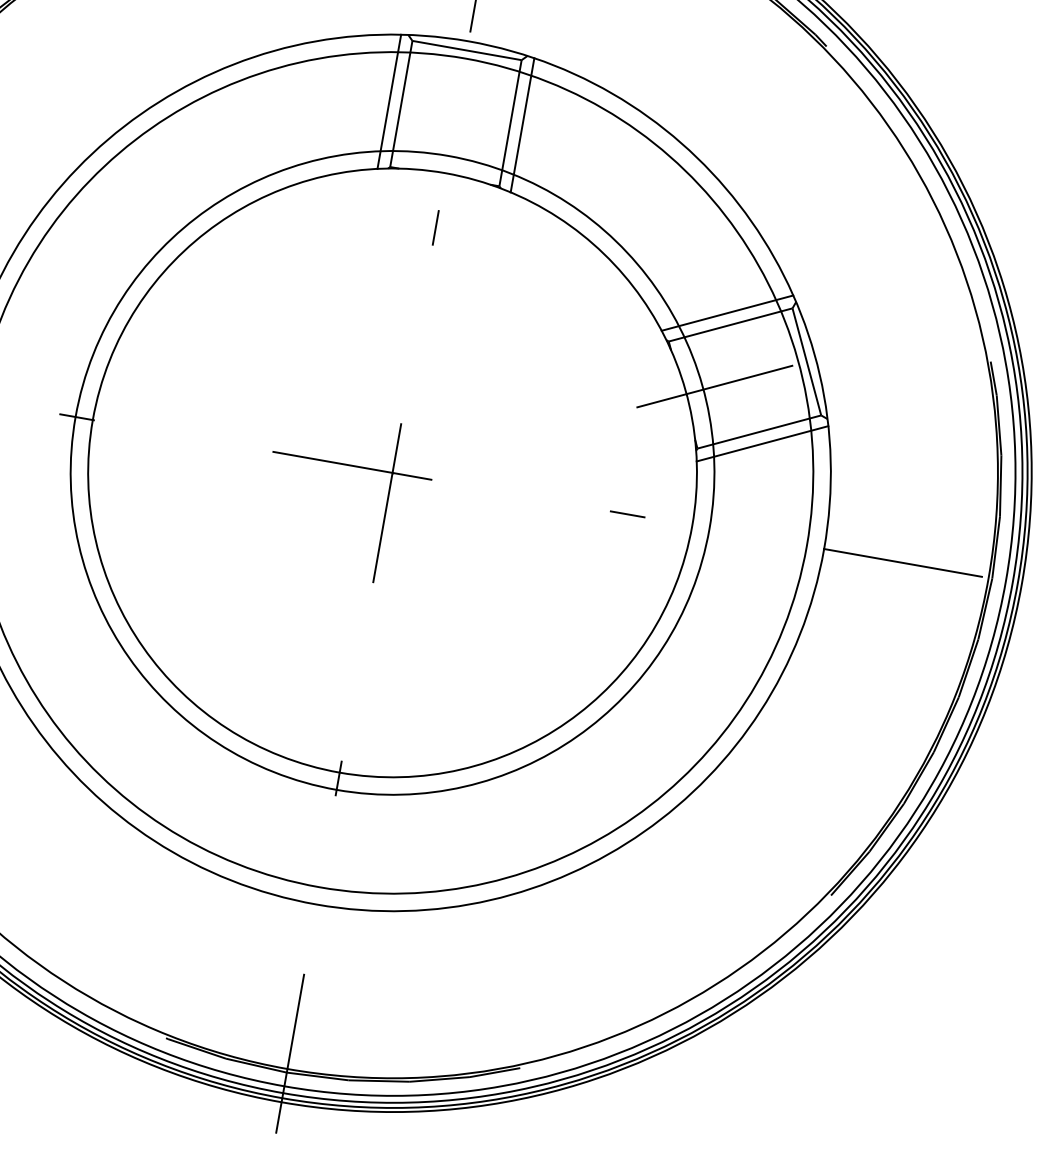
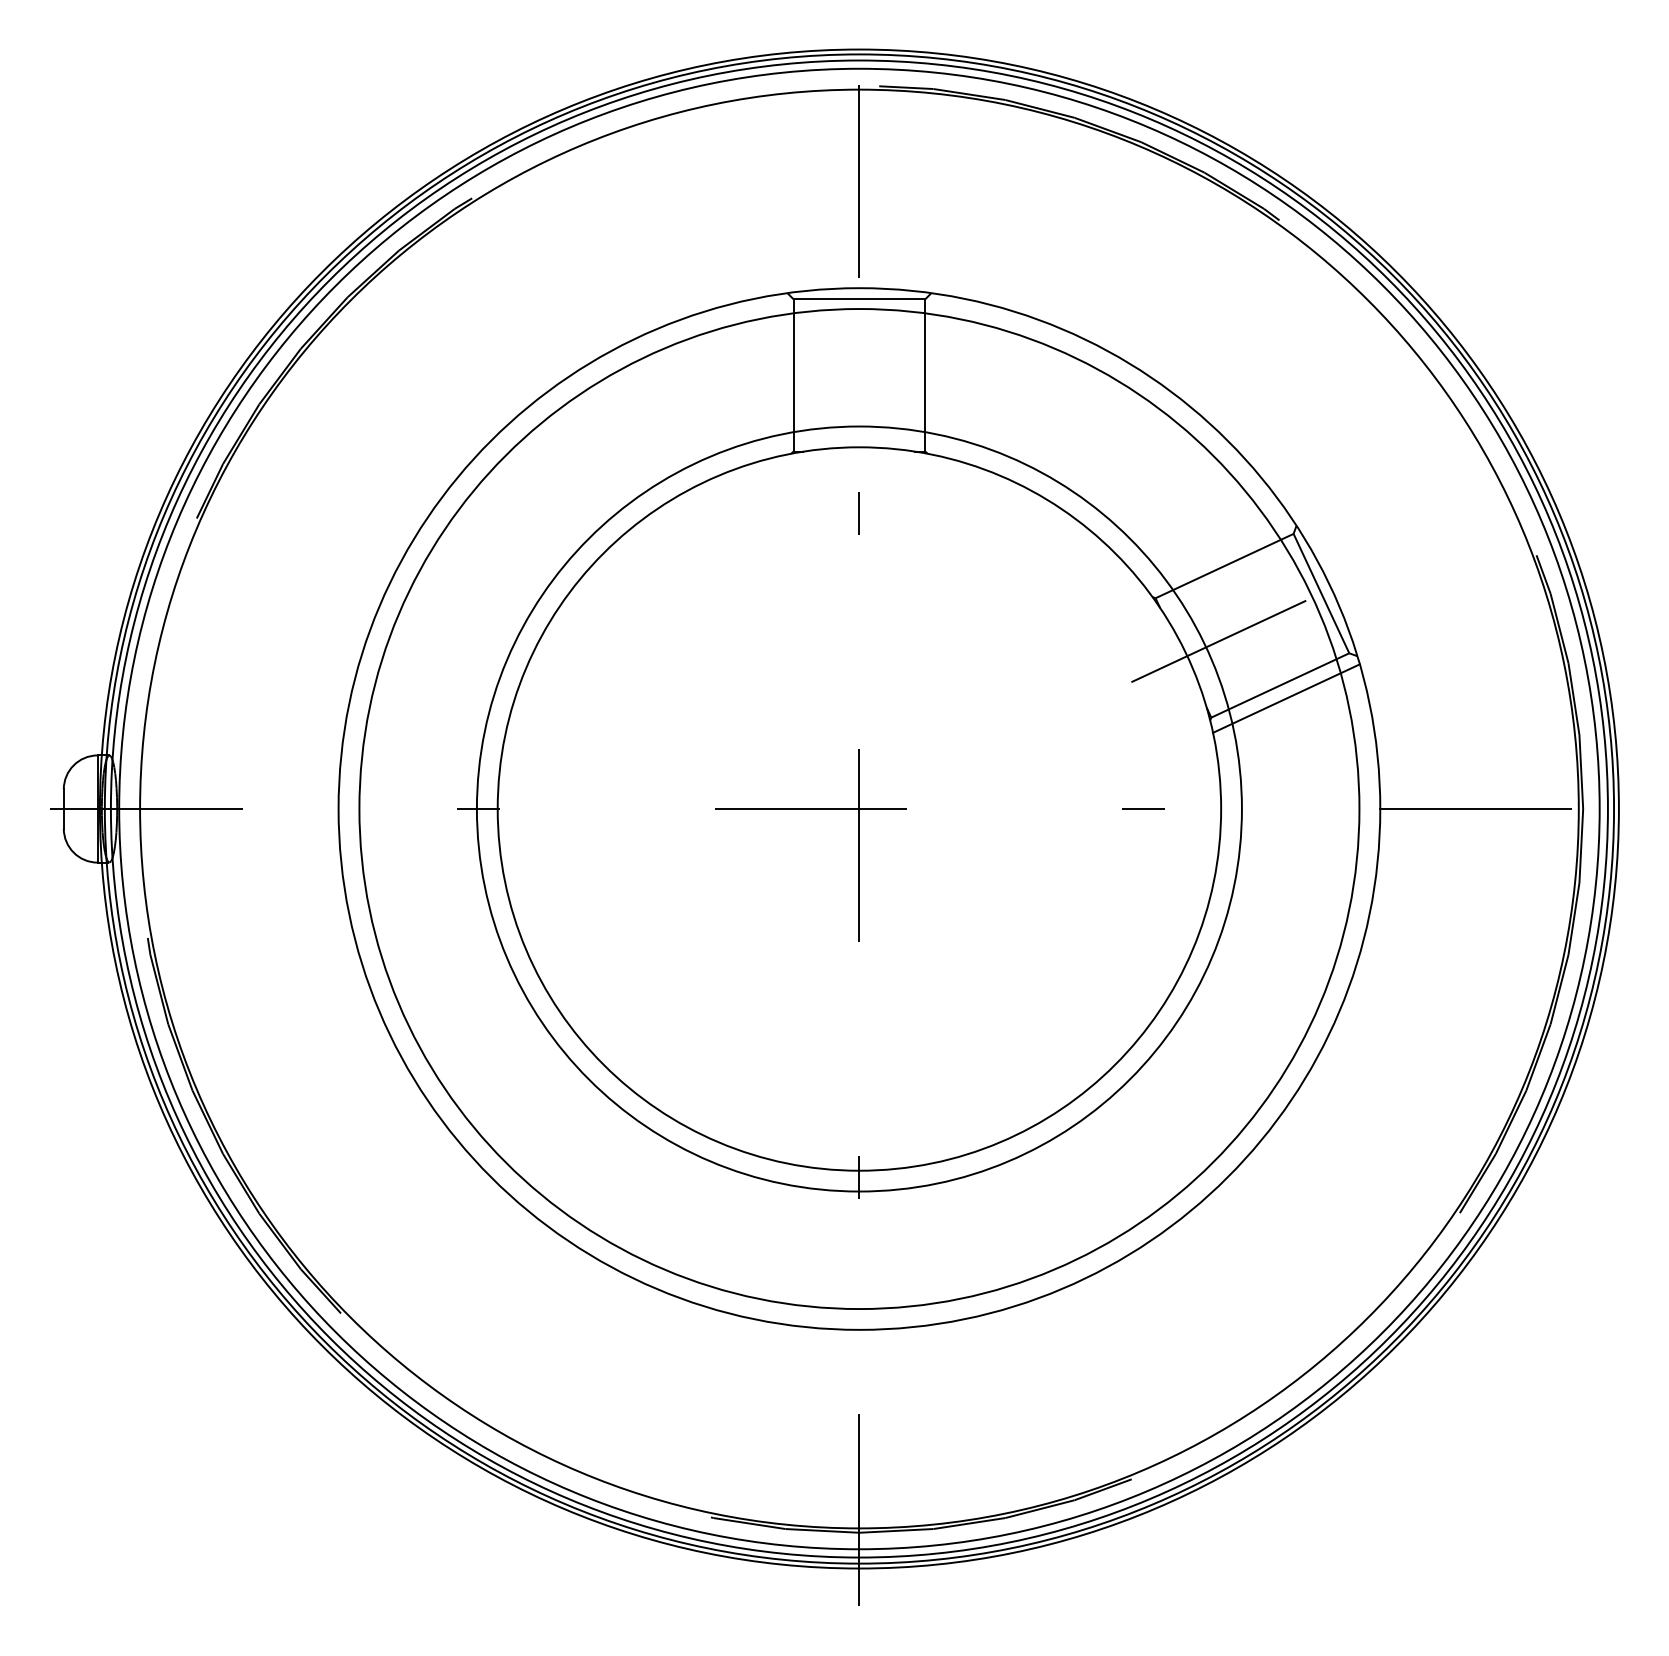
line: (389, 102) -> (779, 375), removed
line: (522, 125) -> (939, 375), removed
line: (727, 312) -> (1218, 552), removed

